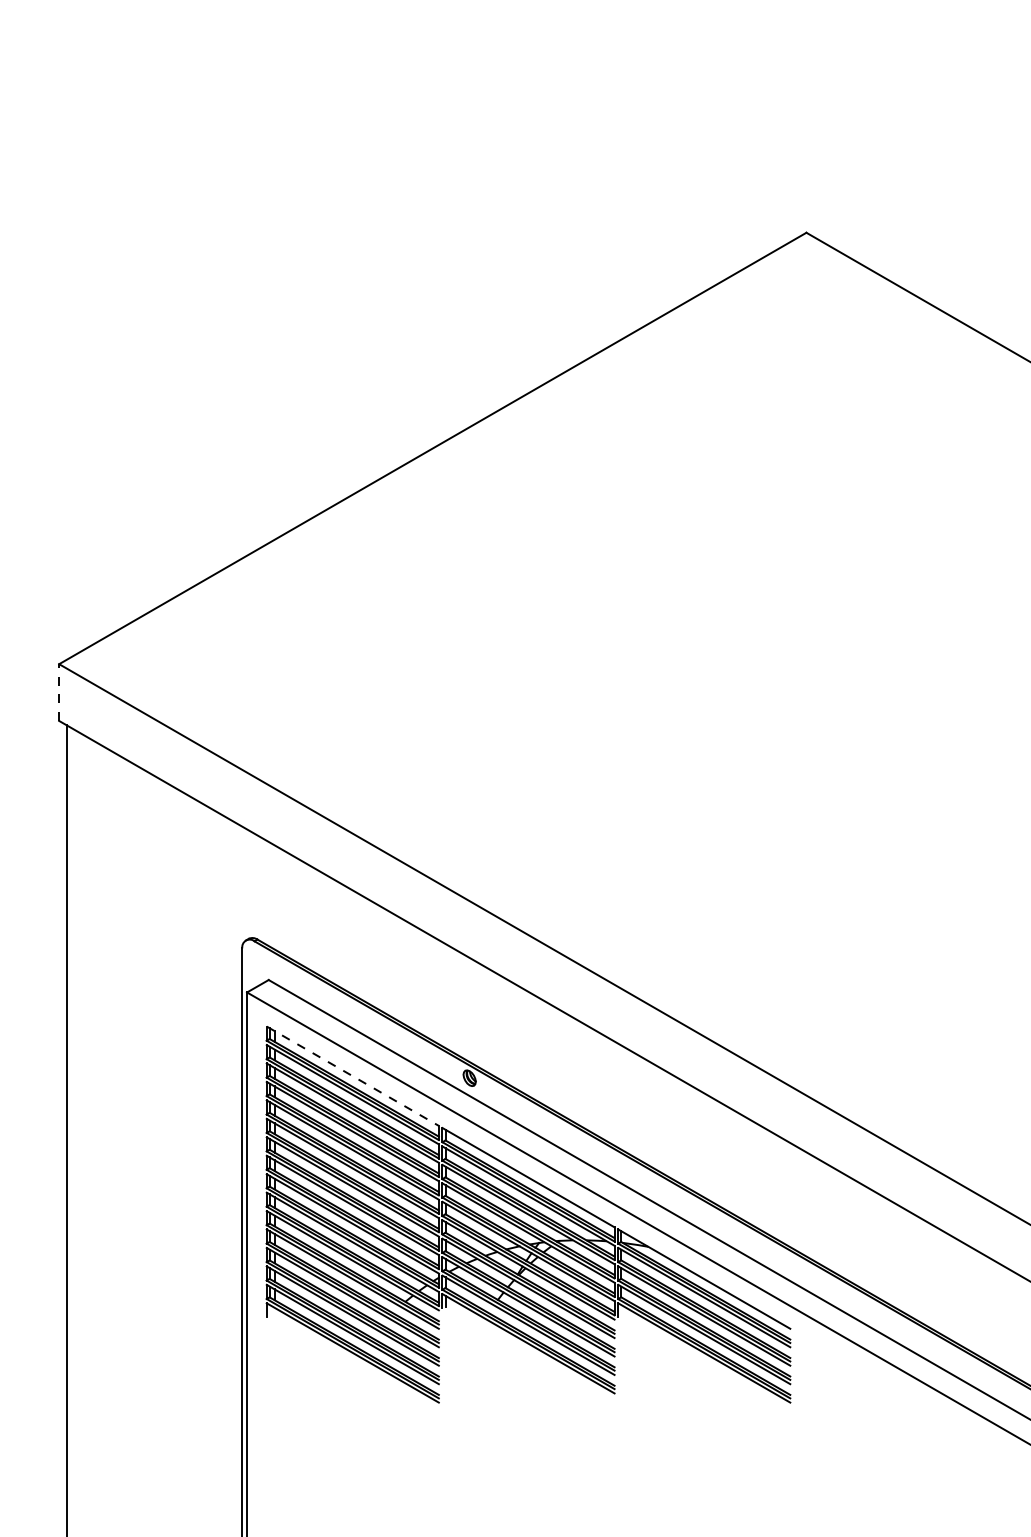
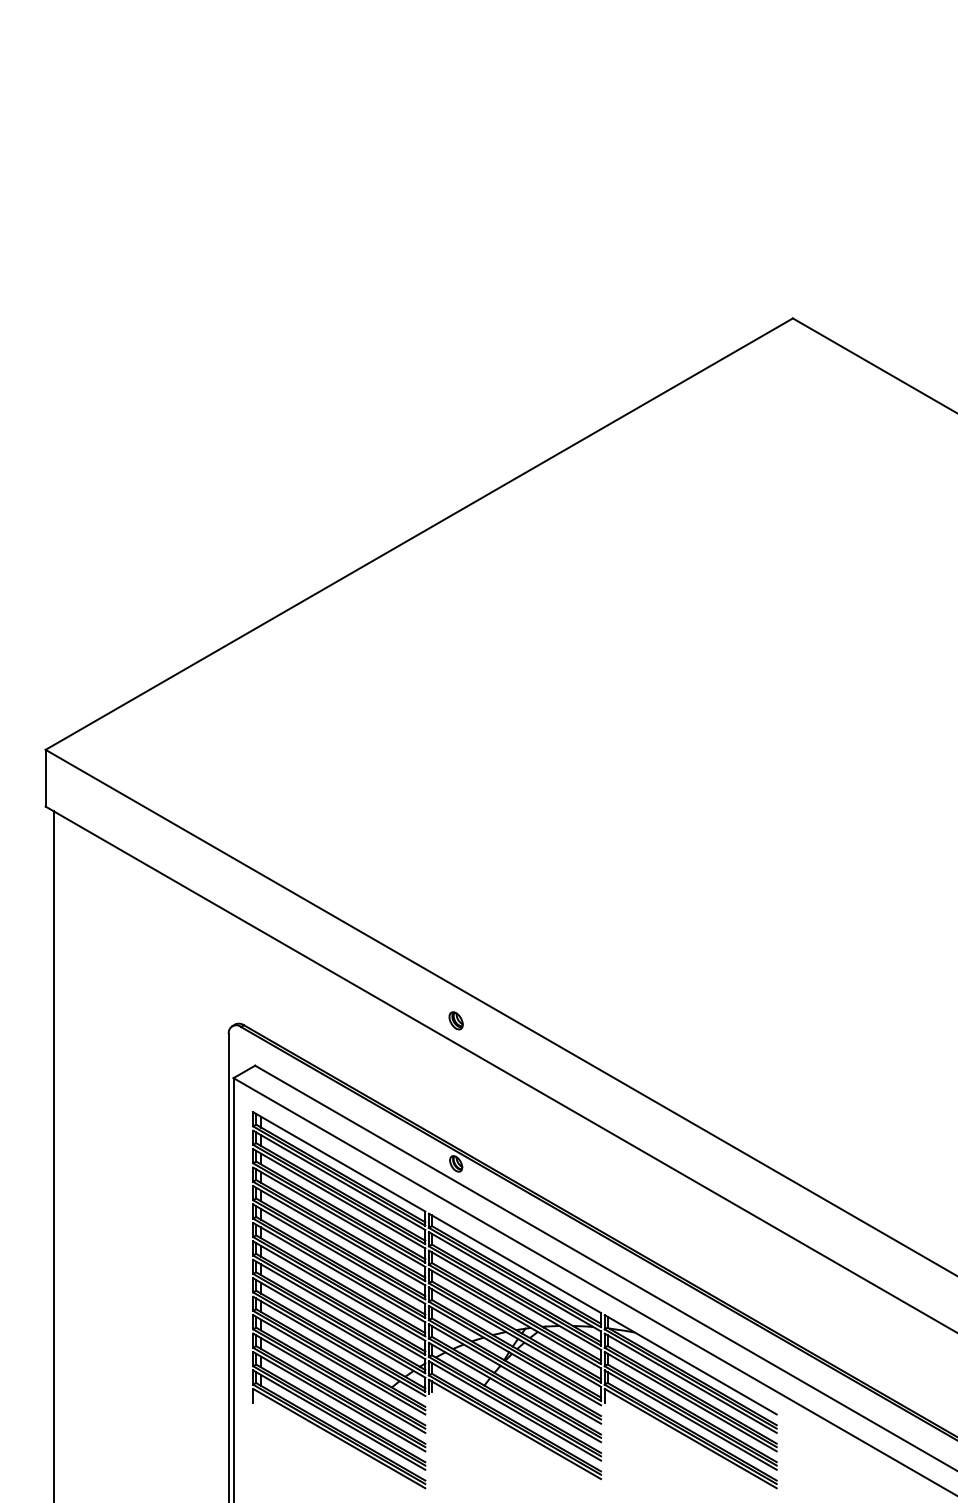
line: (59, 692) -> (45, 778), dashed -> solid
part: (469, 934) -> (455, 1020), added
line: (353, 1076) -> (339, 1162), dashed -> solid

